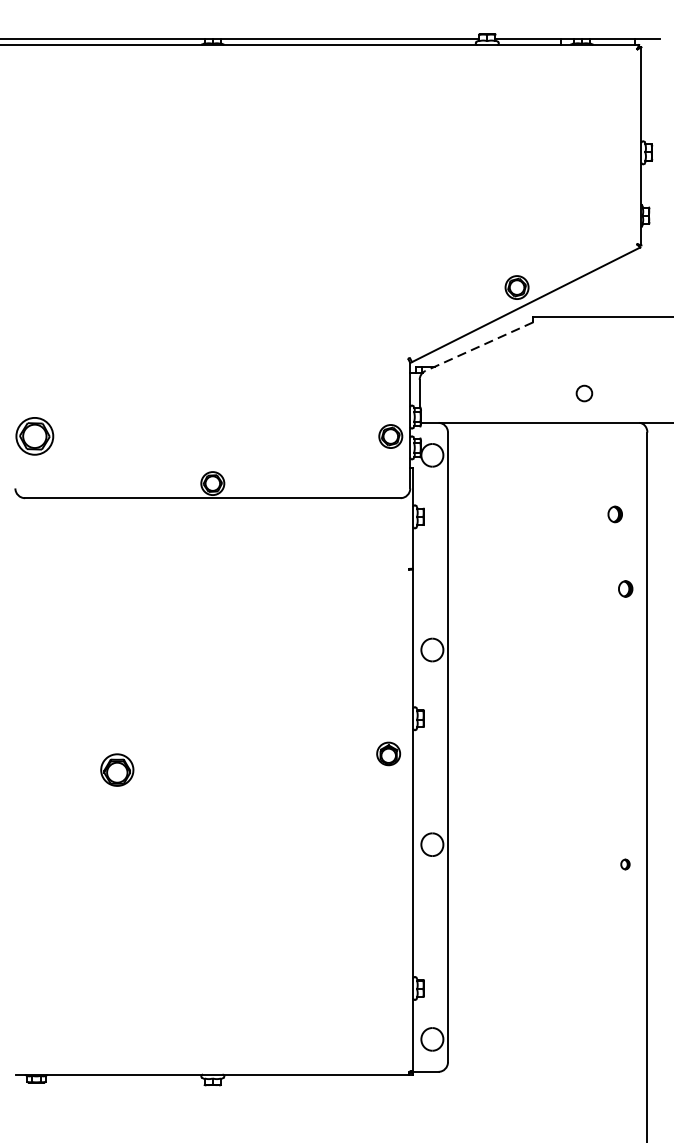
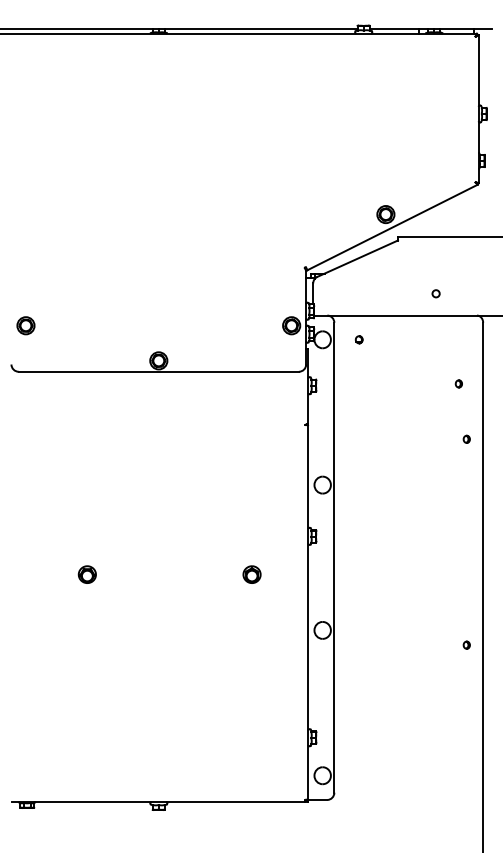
line: (479, 346) -> (357, 258), dashed -> solid
circle: (583, 393) -> (435, 293), size x0.62
part: (34, 436) -> (25, 325), size x0.62
part: (480, 454) -> (358, 339), added
part: (614, 513) -> (458, 383), size x0.62
part: (625, 587) -> (466, 438), size x0.62
part: (387, 753) -> (251, 574), moved
part: (115, 769) -> (86, 574), size x0.71

